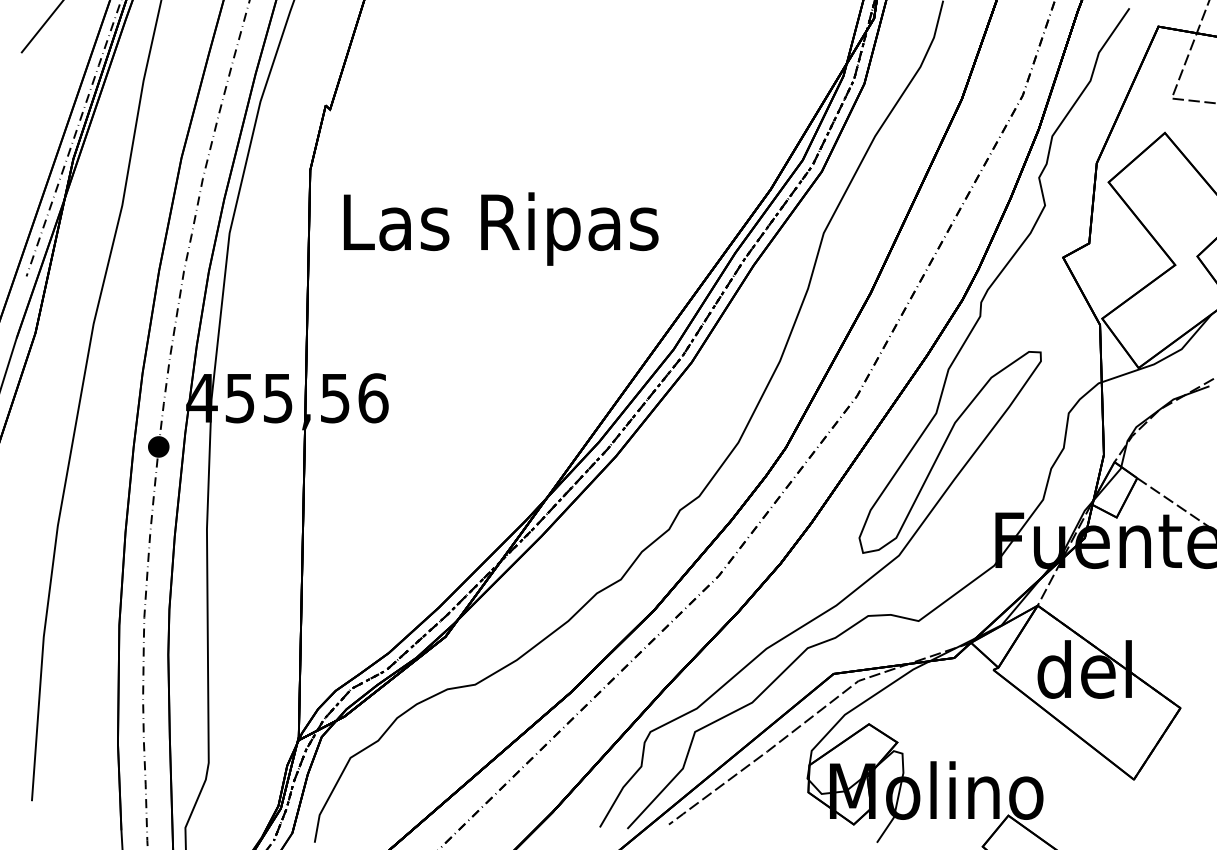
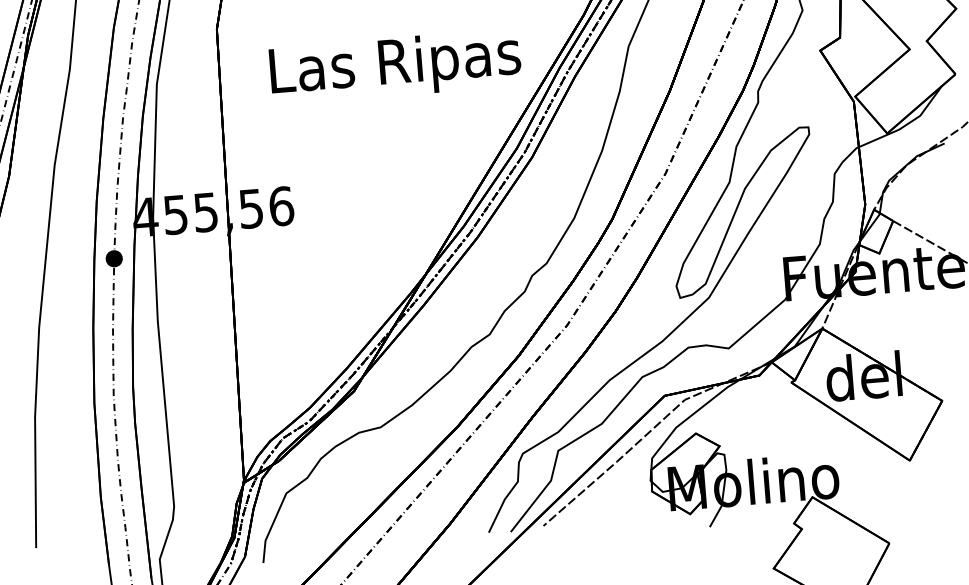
text: (501, 228) -> (395, 66), moved

